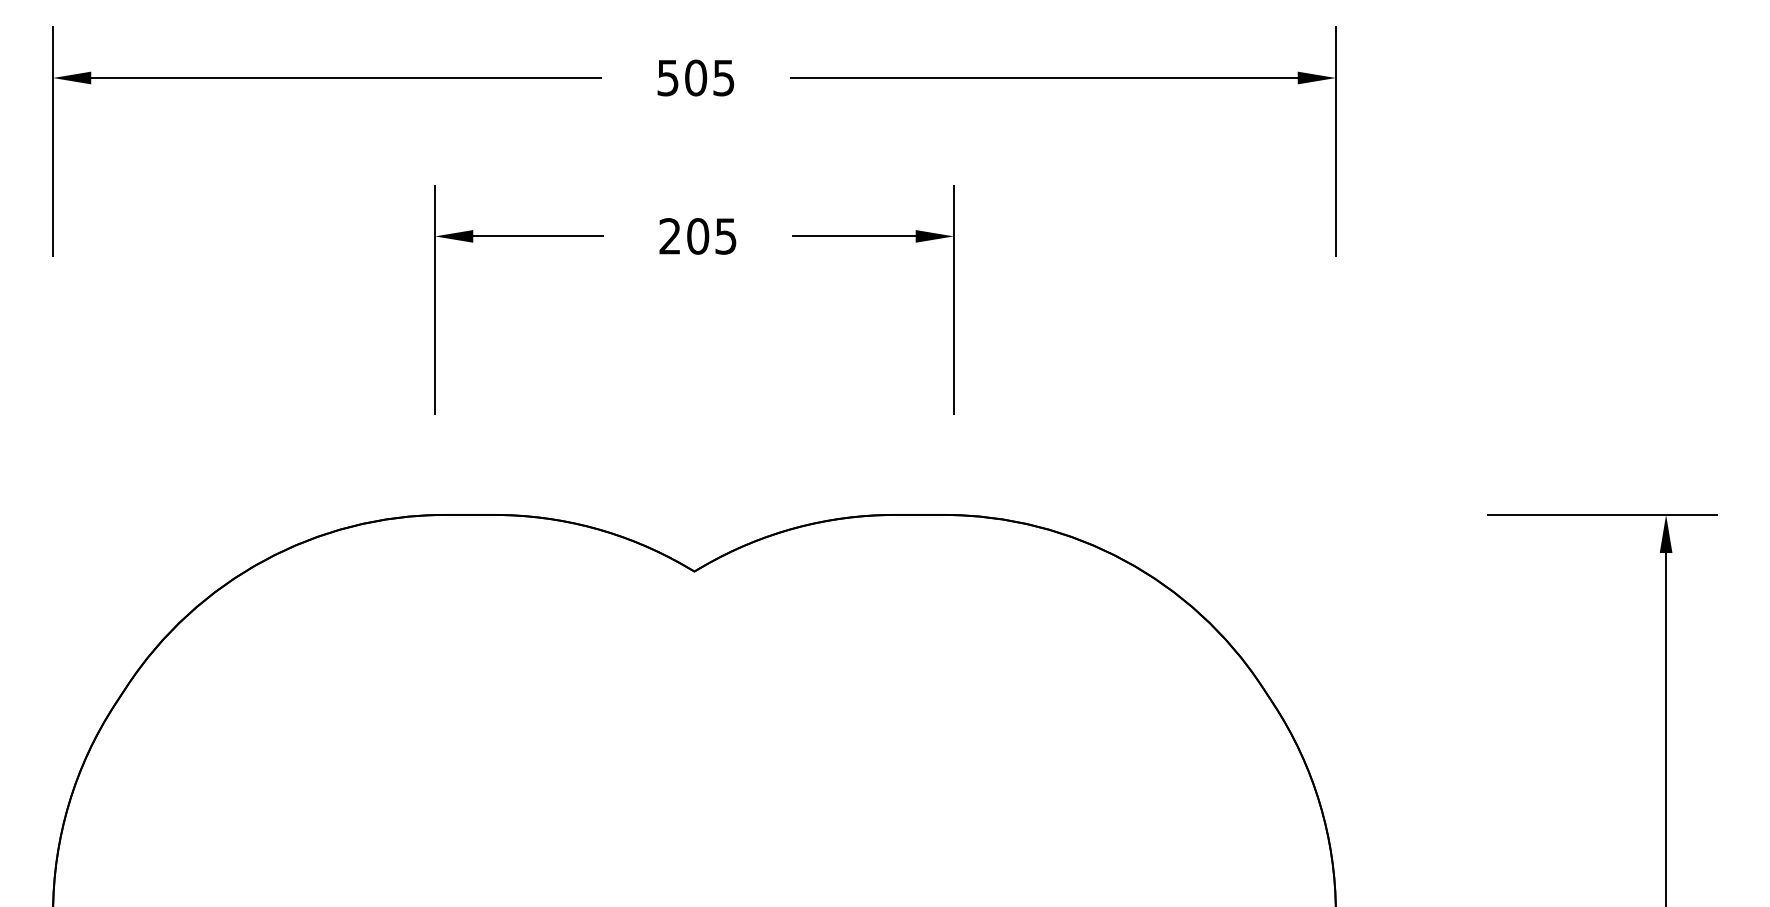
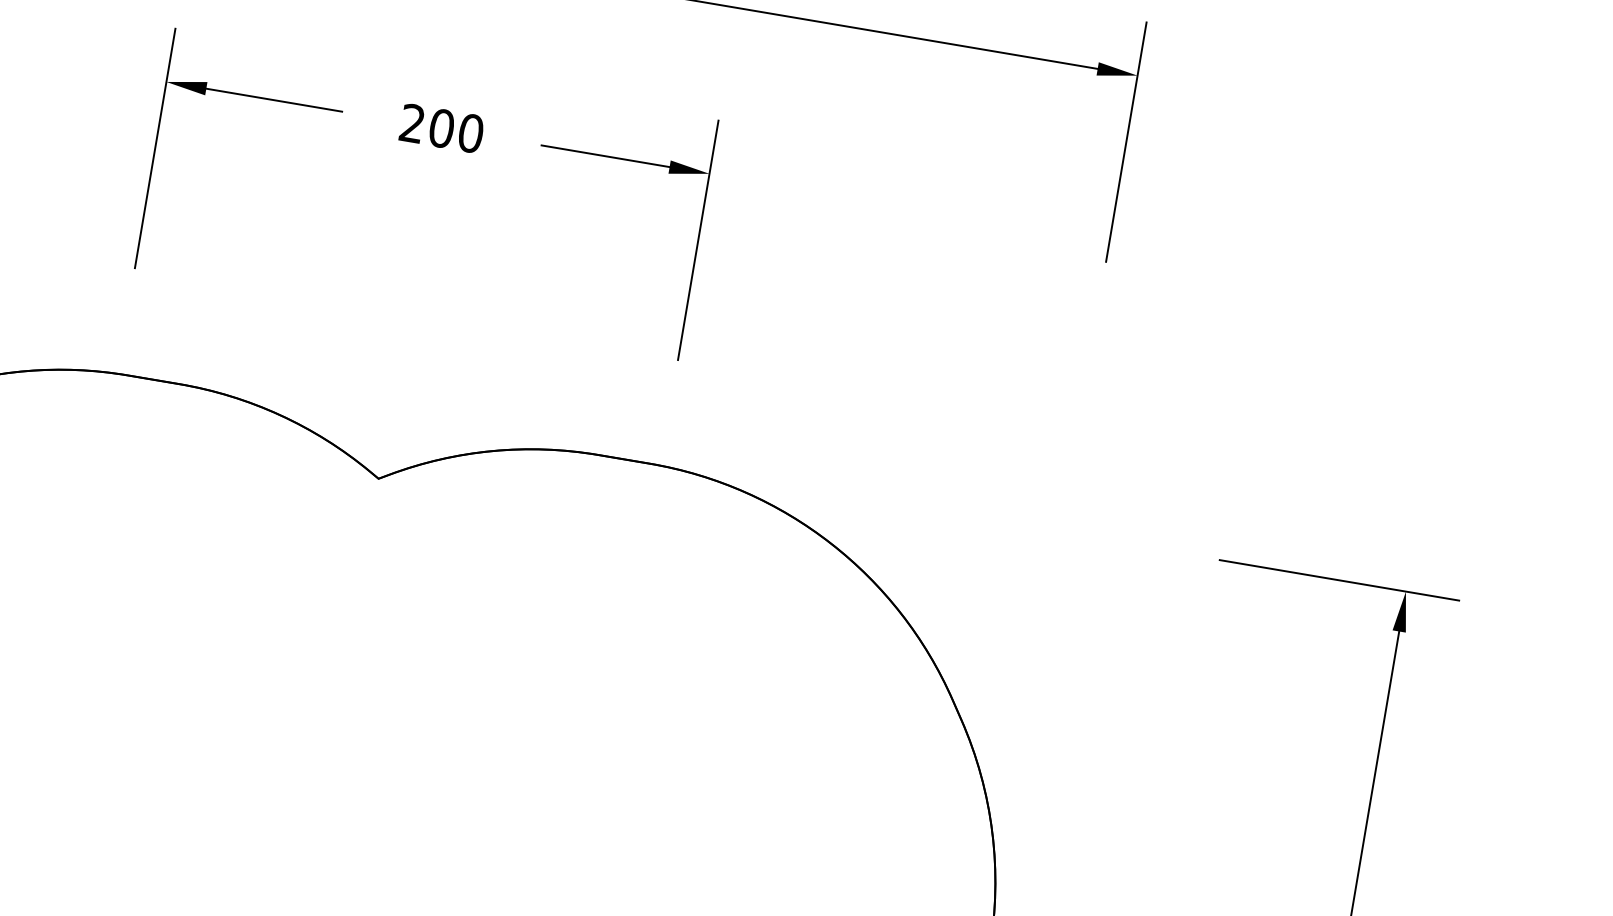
text: (726, 236) -> (471, 133), 205 -> 200

